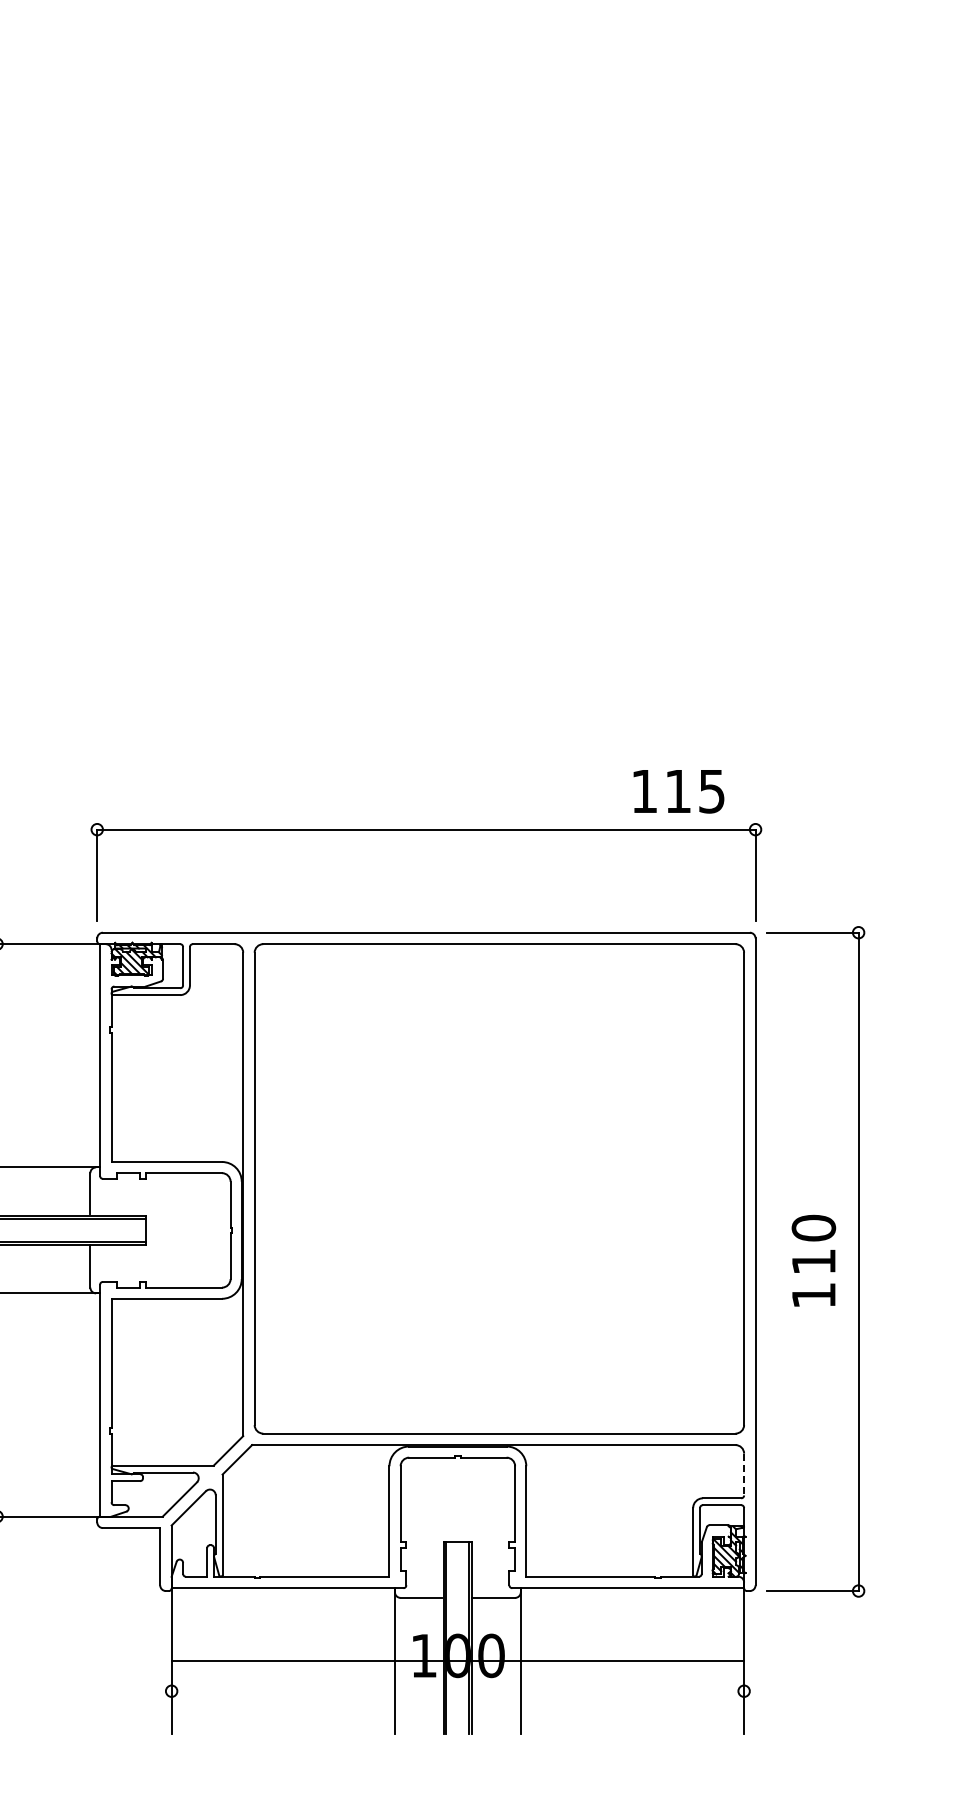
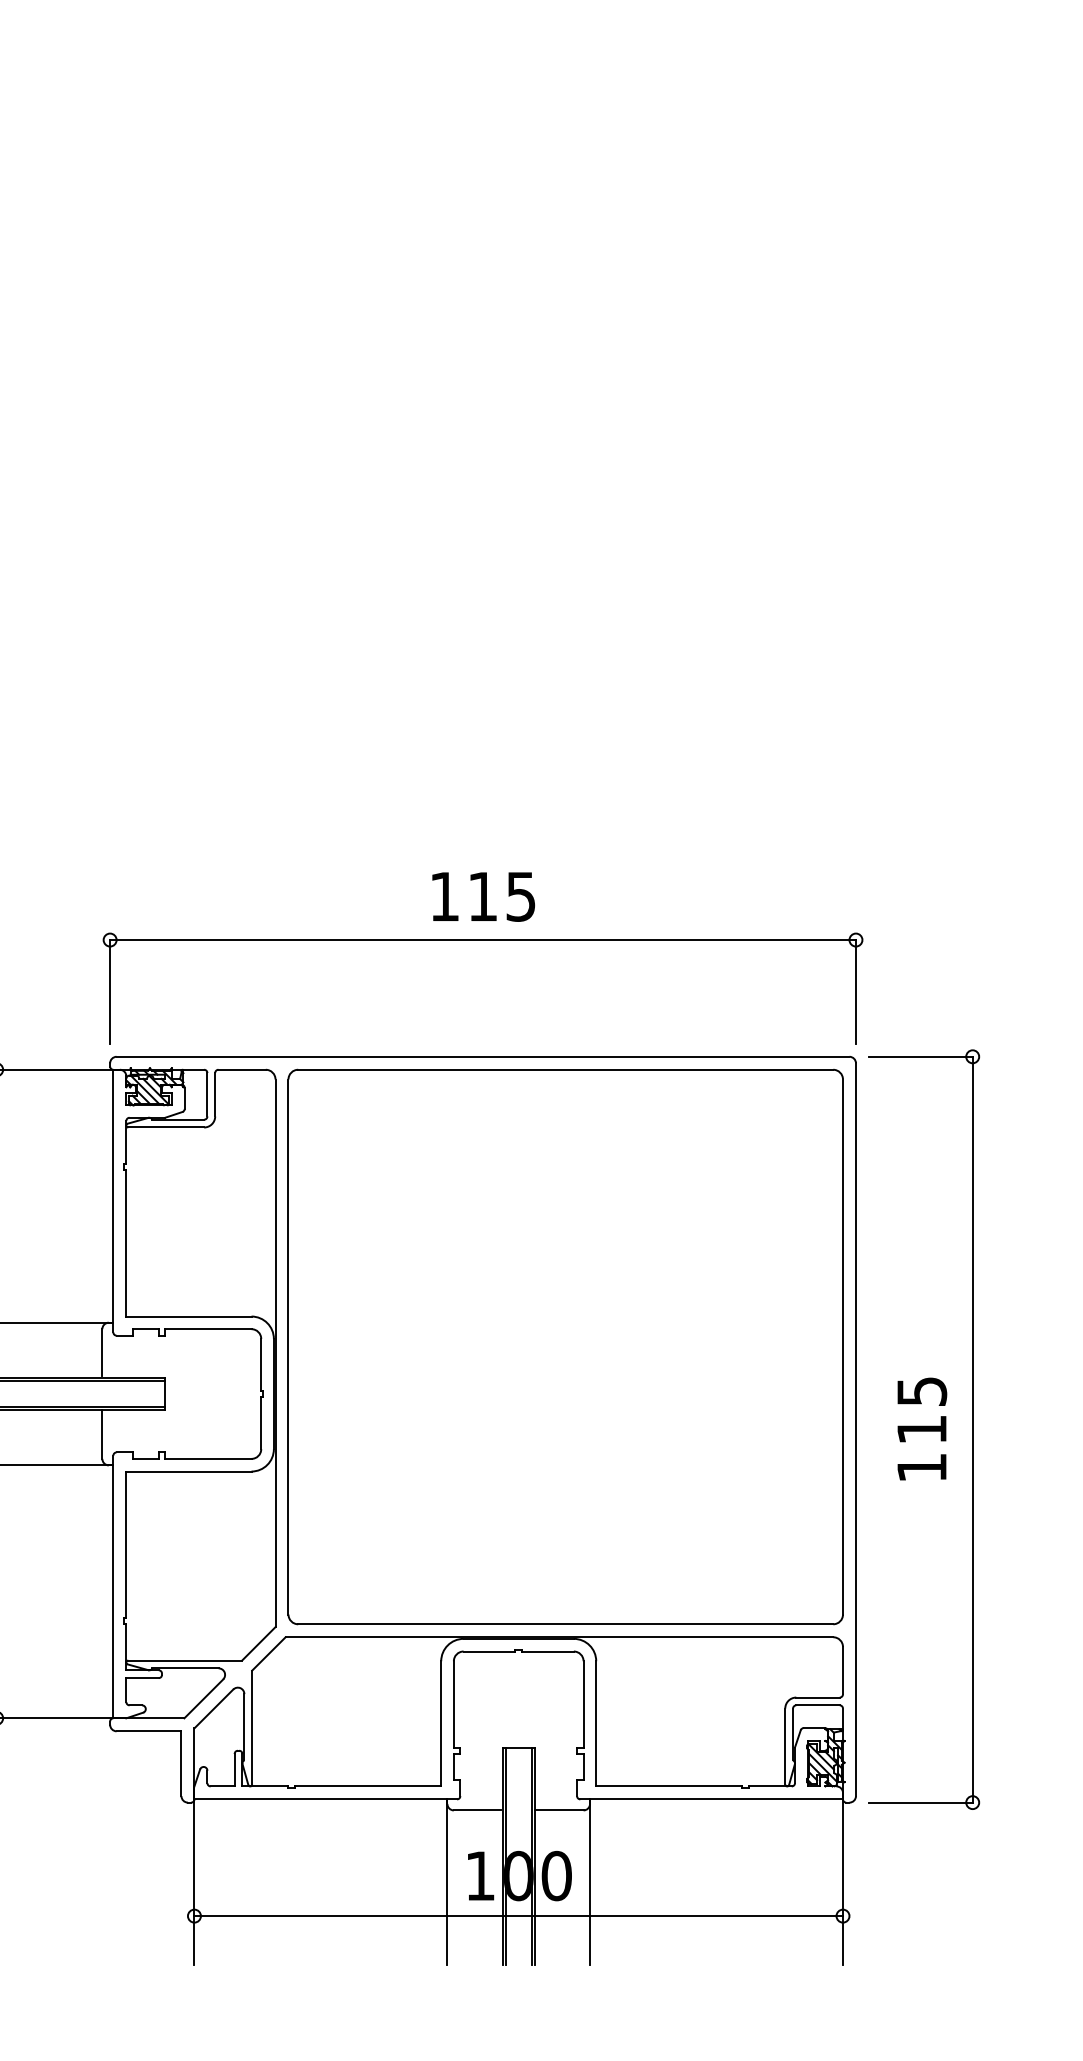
text: (678, 791) -> (483, 896), moved
text: (813, 1227) -> (921, 1390), 110 -> 115
line: (744, 1474) -> (843, 1670), dashed -> solid
line: (457, 1661) -> (518, 1916), moved

